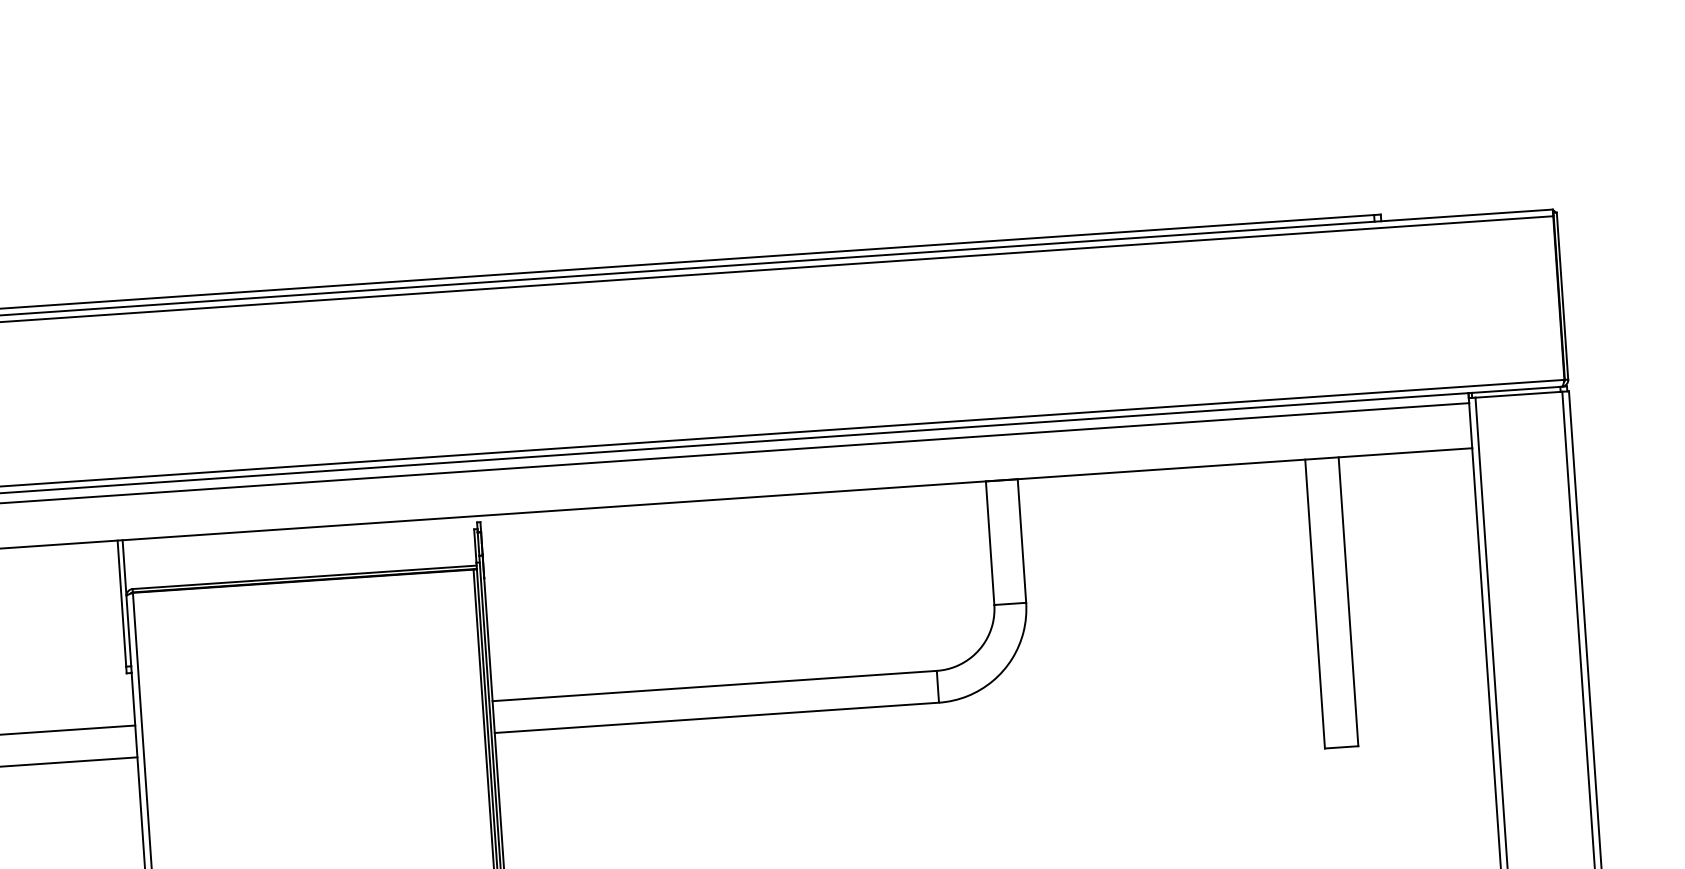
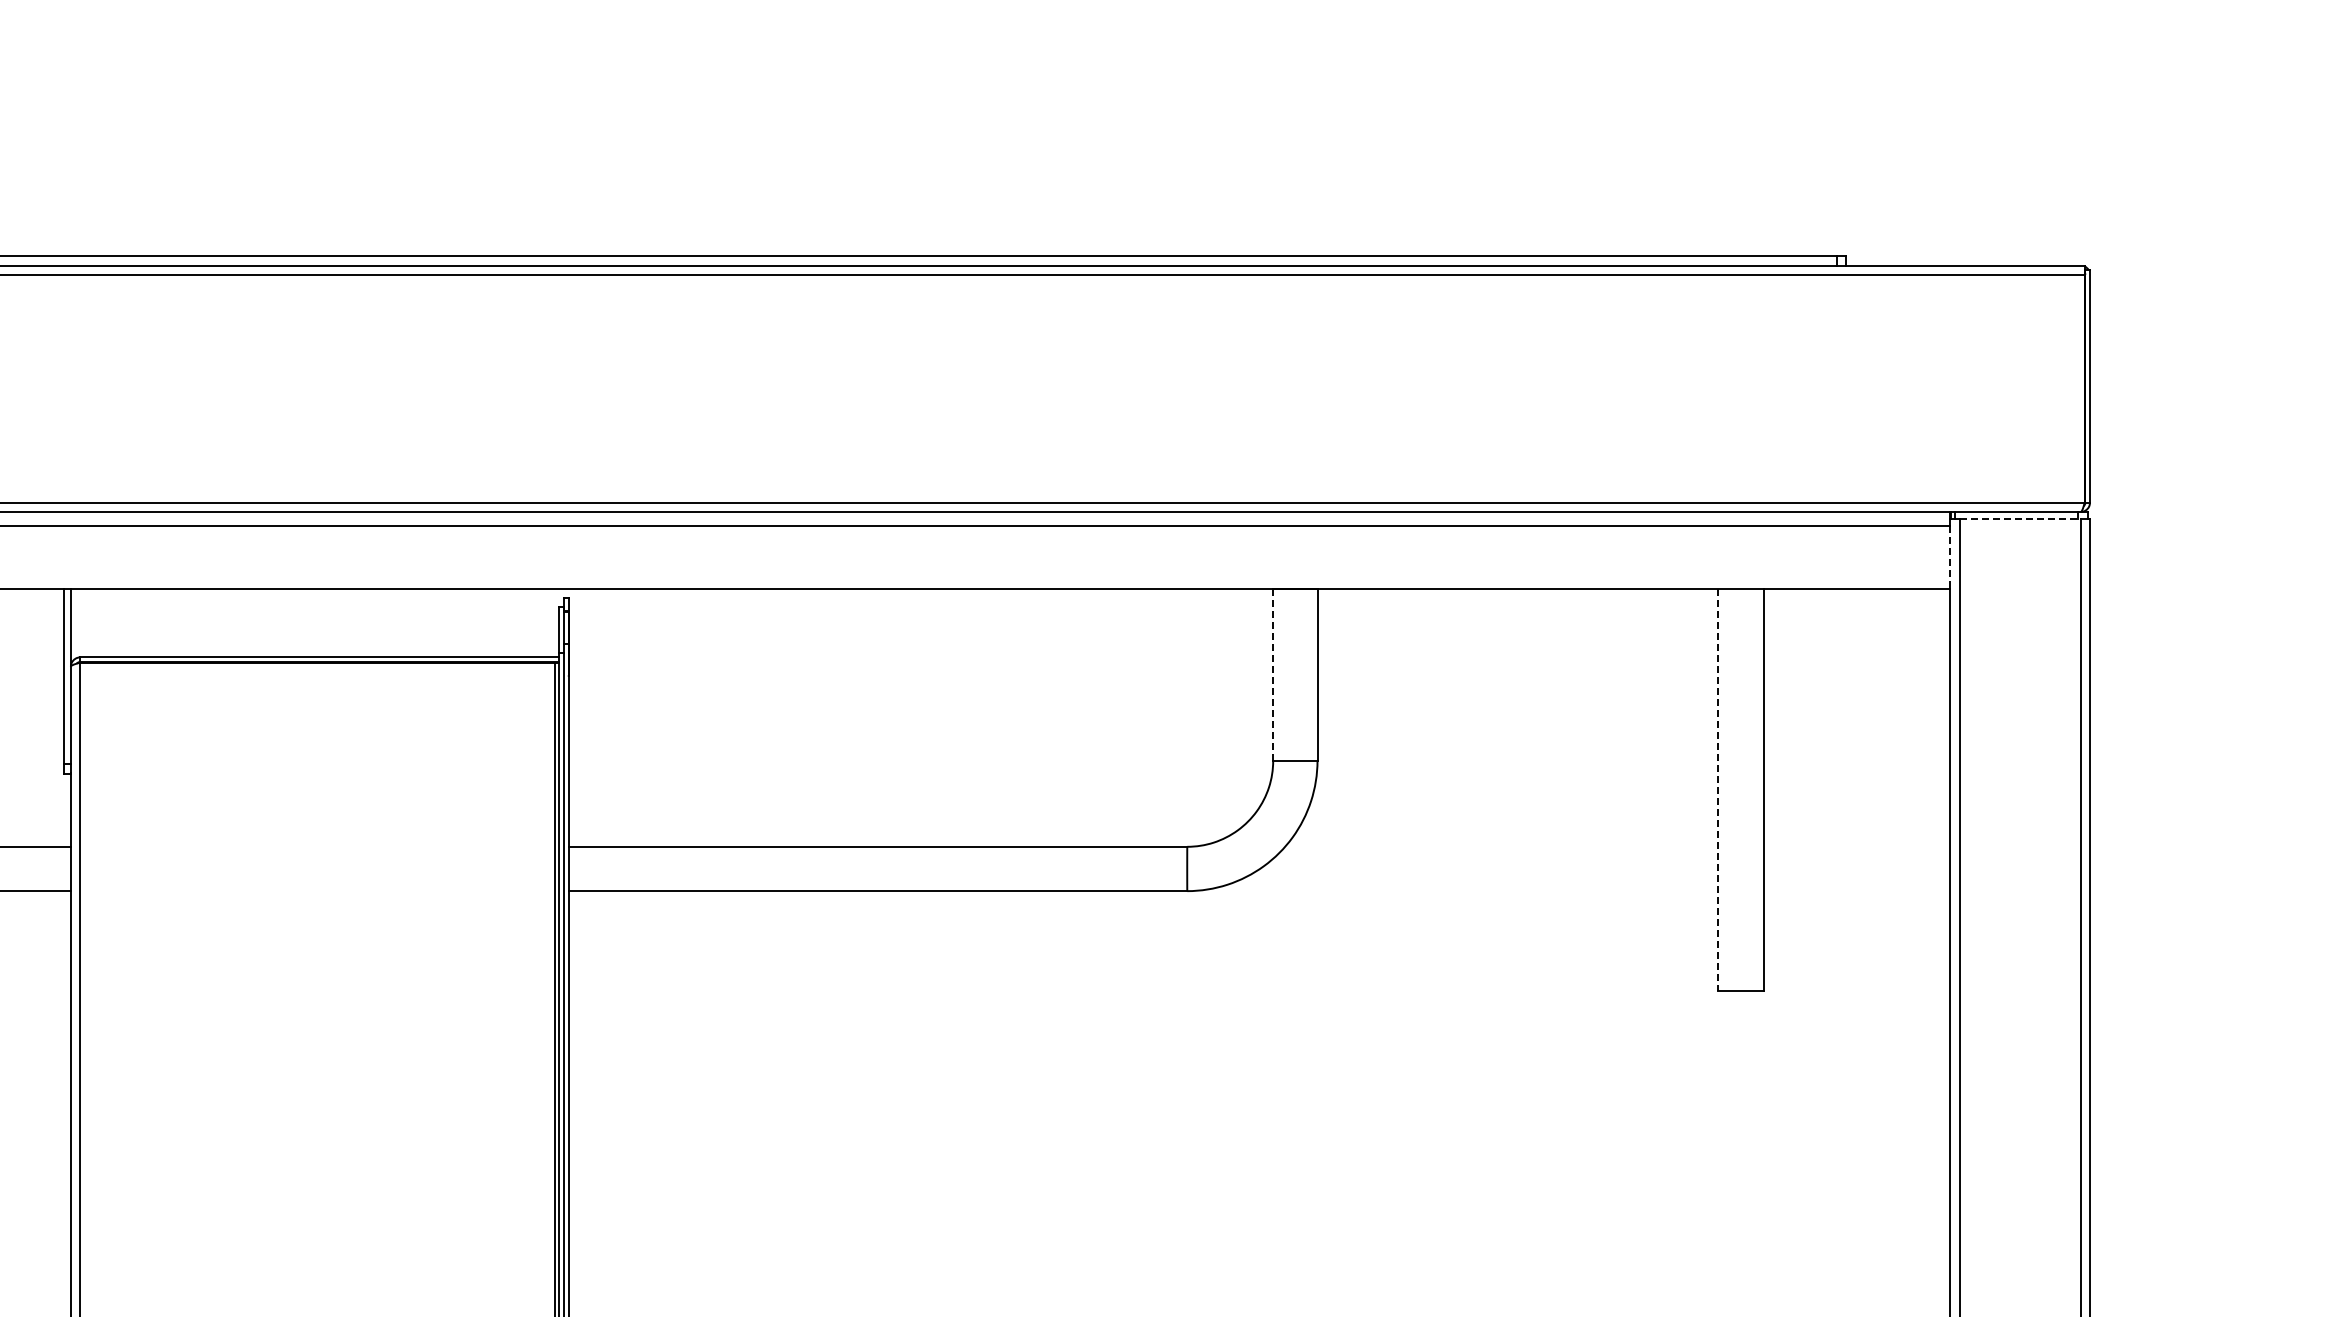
line: (1519, 395) -> (2020, 519), solid -> dashed
line: (1470, 425) -> (1950, 557), solid -> dashed
line: (990, 542) -> (1273, 674), solid -> dashed
line: (1314, 604) -> (1717, 790), solid -> dashed

